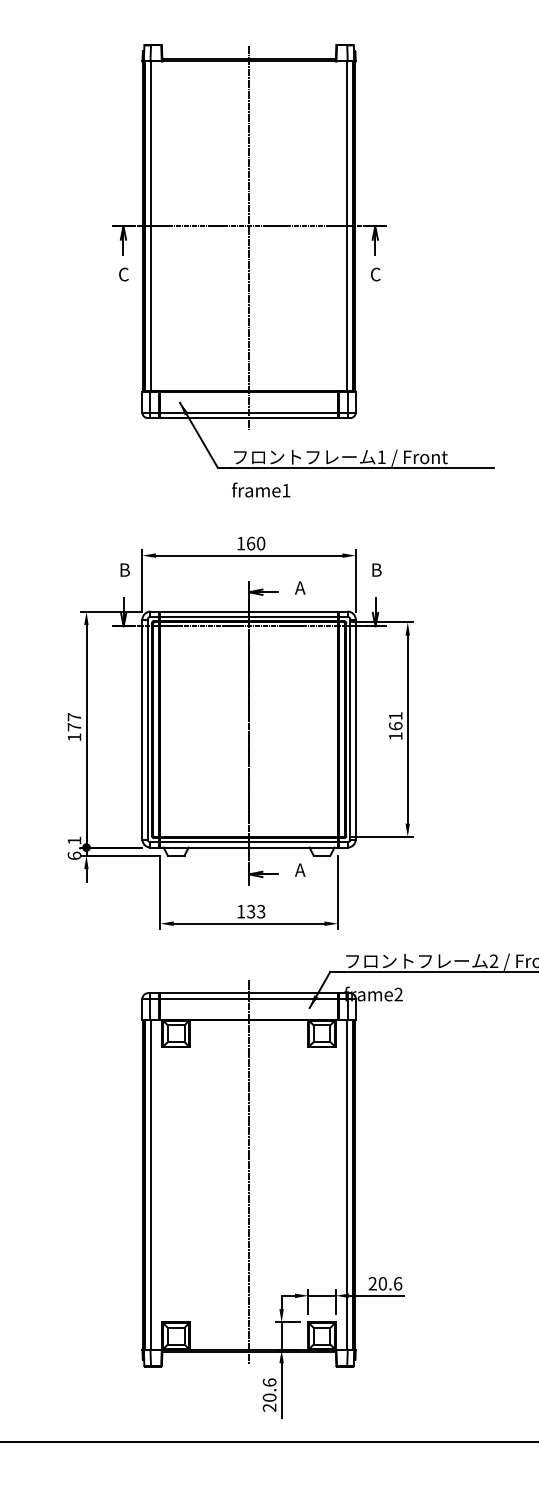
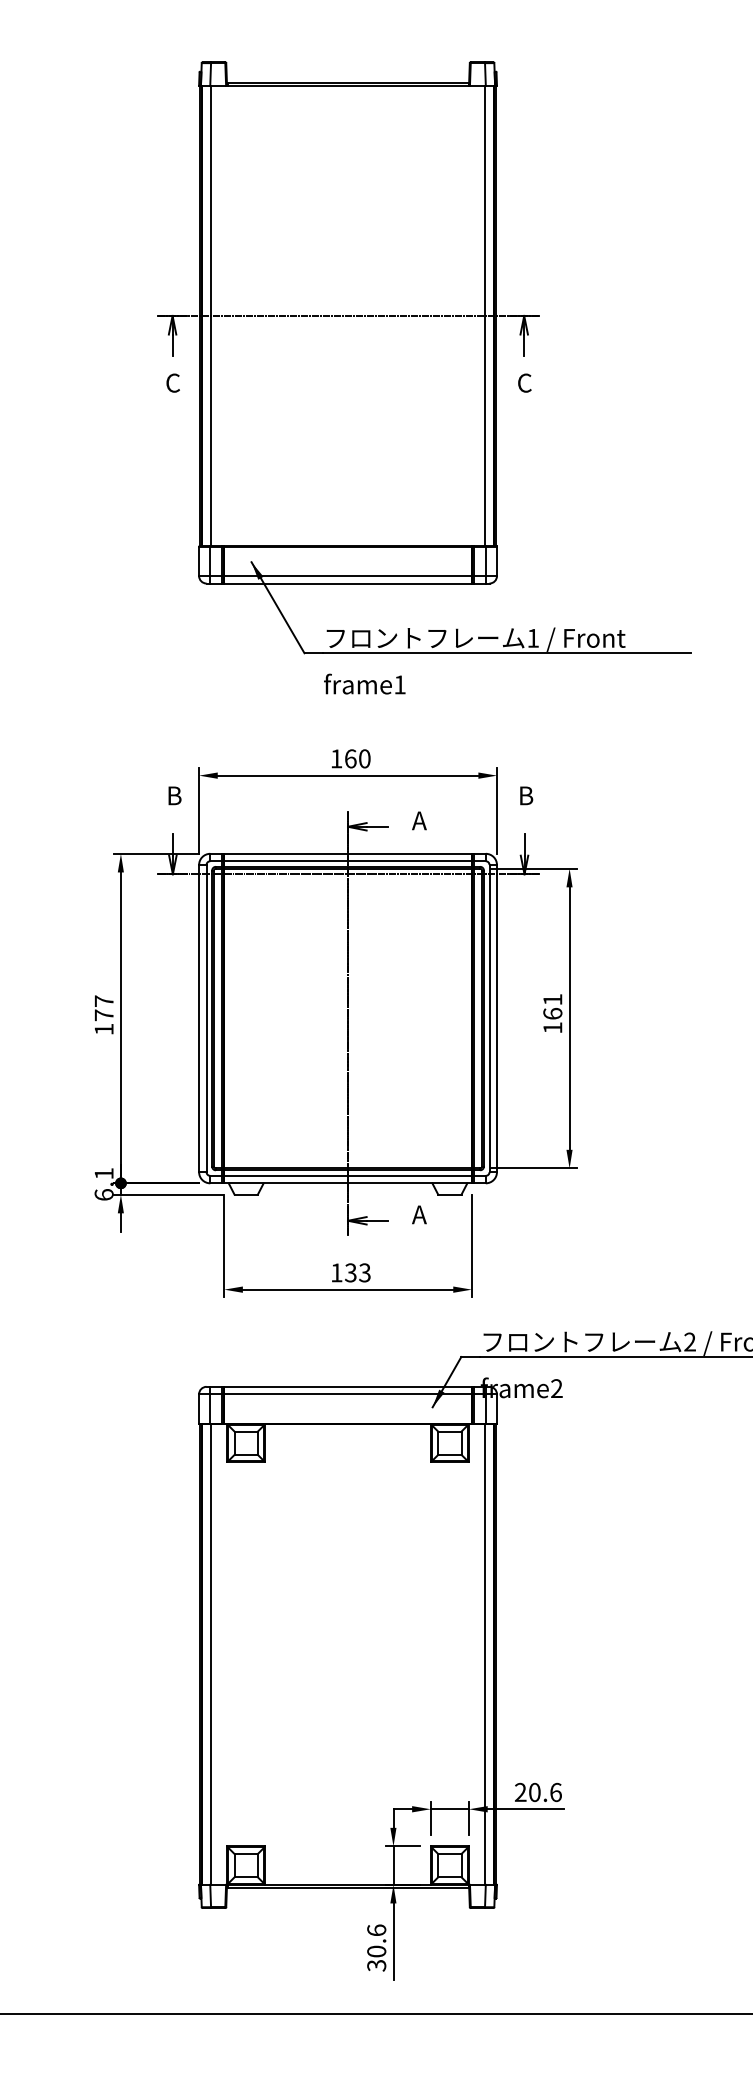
line: (249, 239) -> (348, 333), removed
line: (249, 1172) -> (348, 1637), removed
text: (269, 1407) -> (376, 1965), 20.6 -> 30.6

